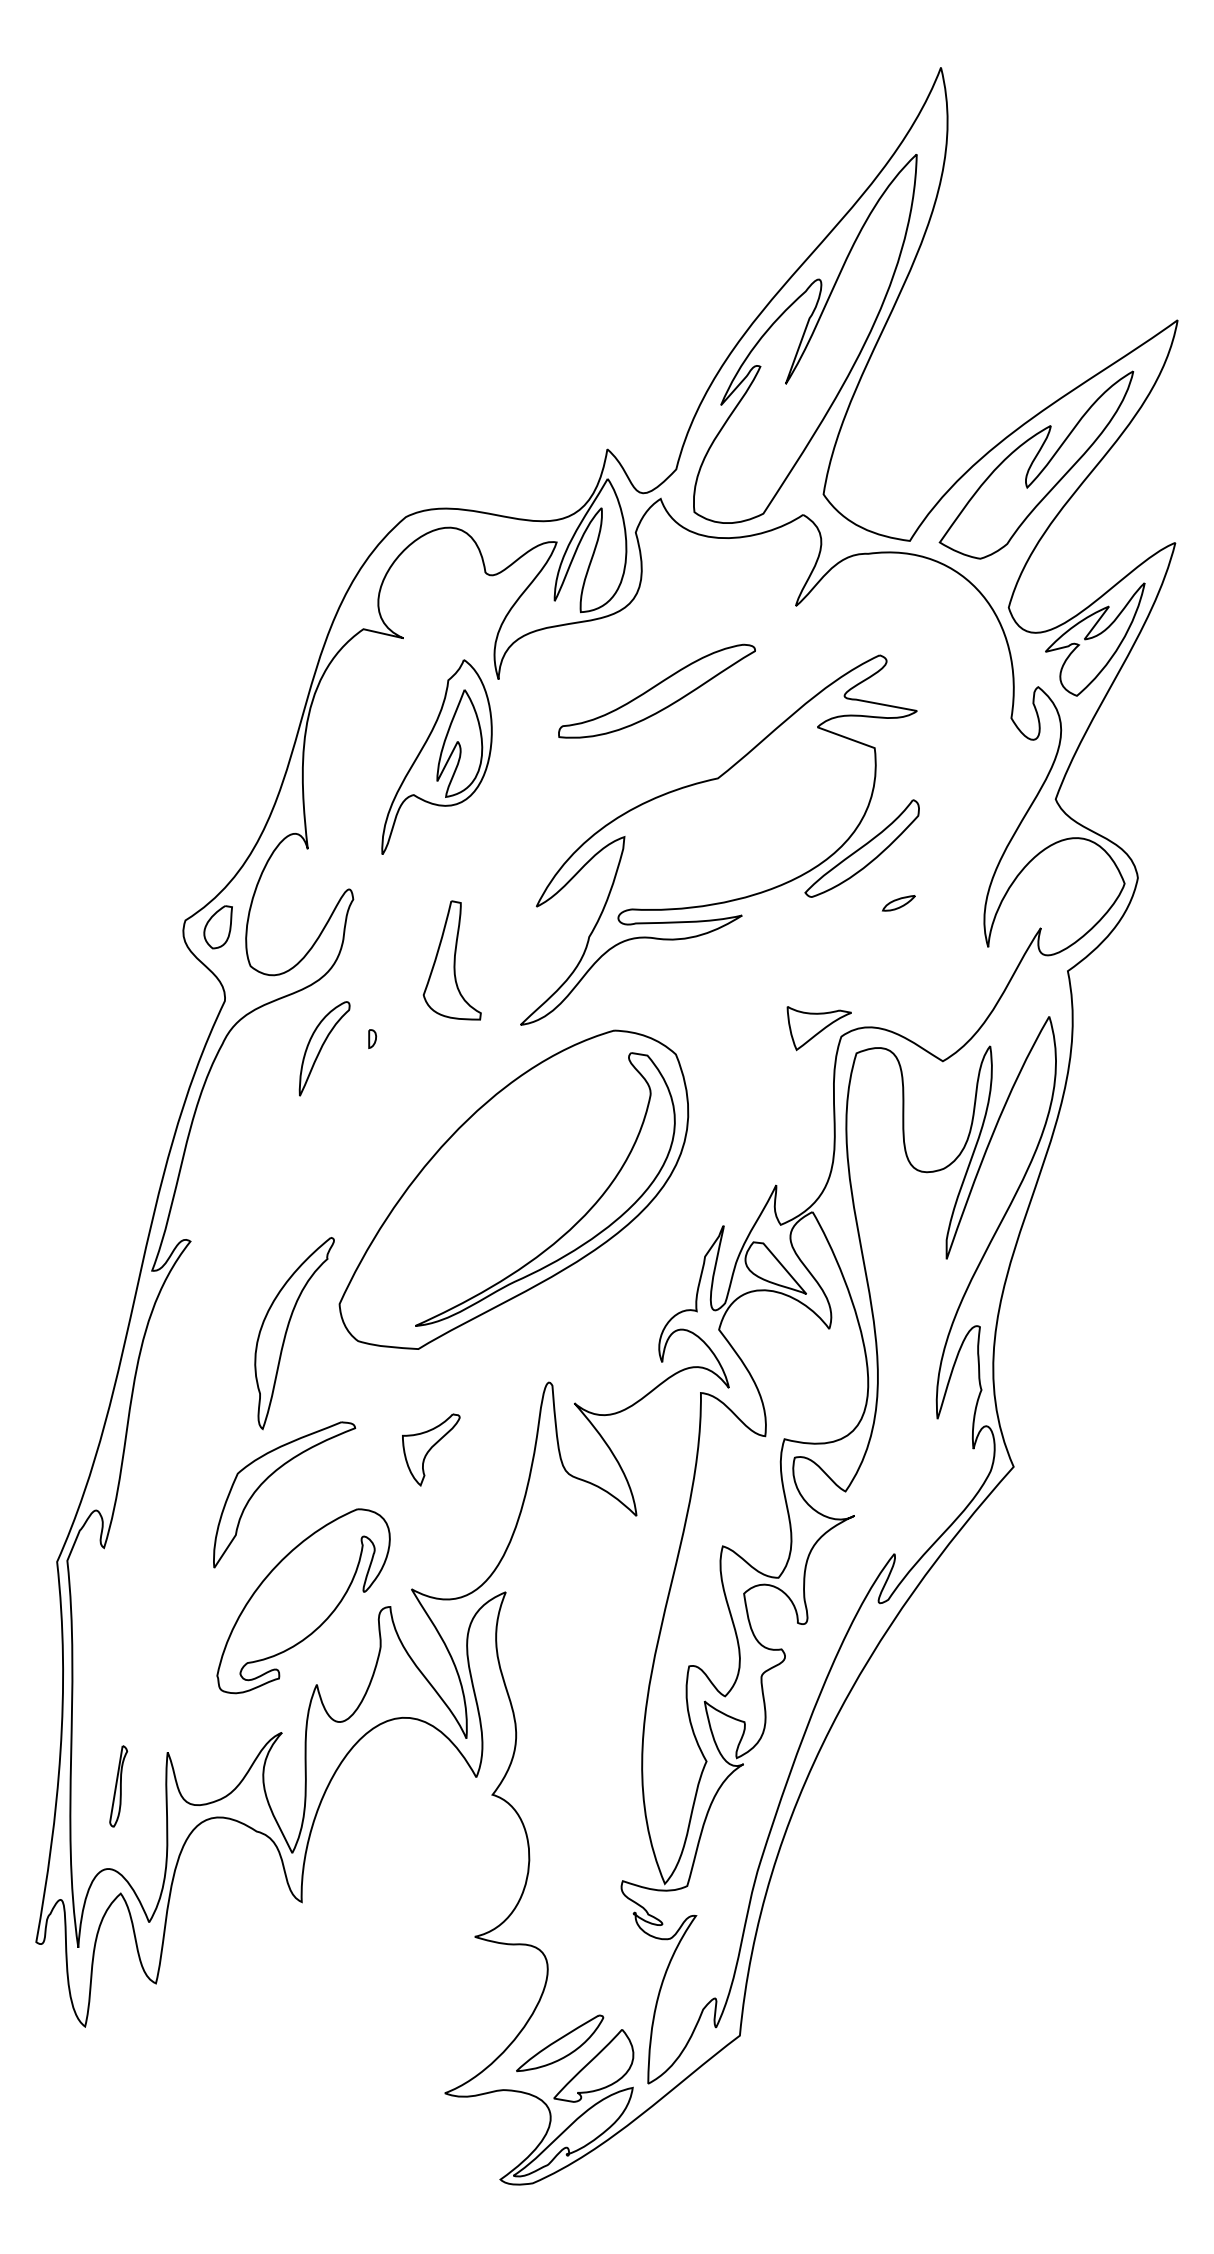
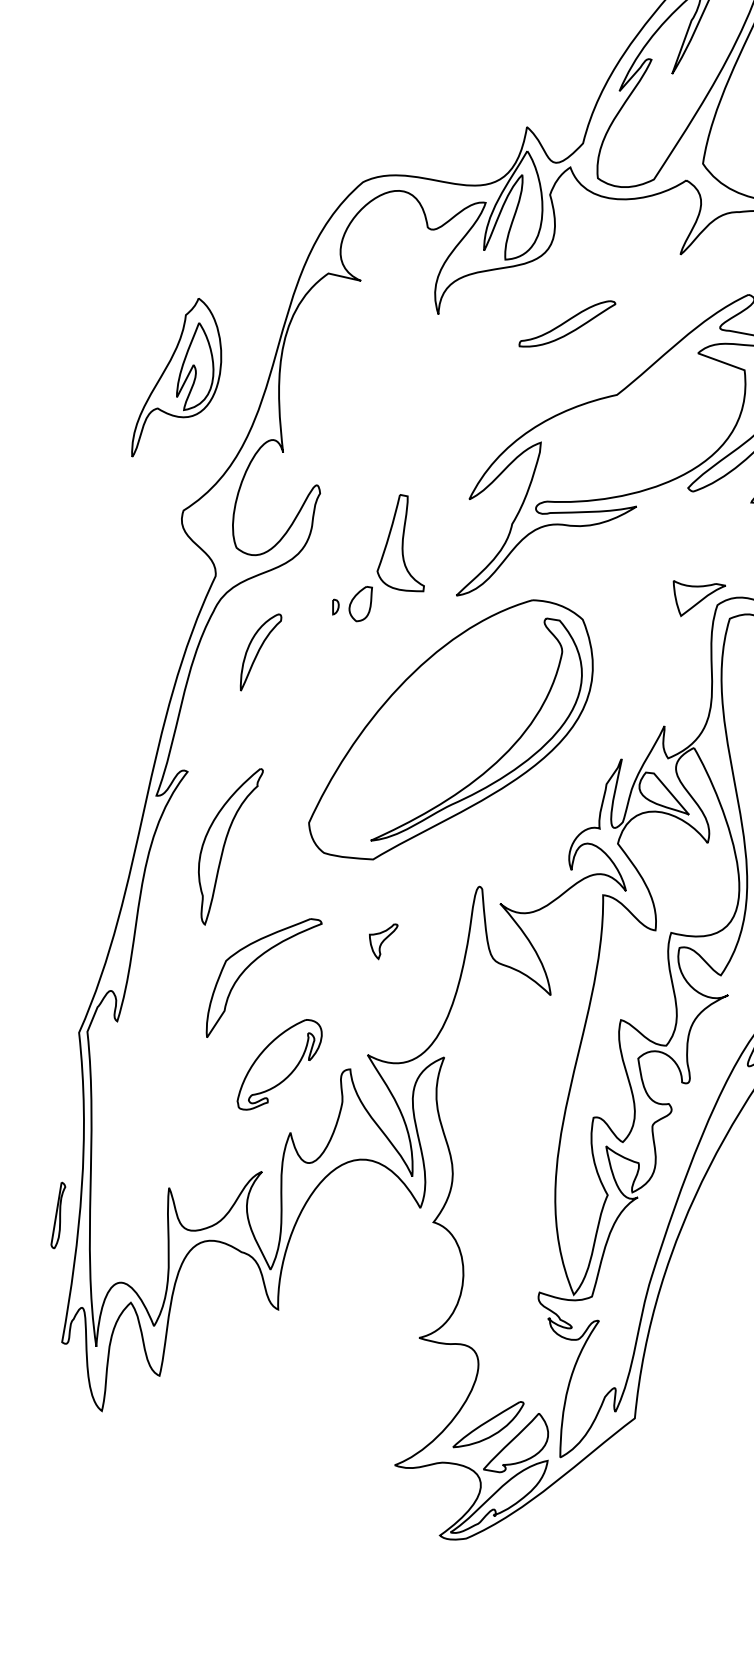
part: (656, 690) -> (566, 323), size x0.6
part: (436, 756) -> (176, 377), moved
part: (217, 927) -> (360, 604), moved
part: (324, 1048) -> (260, 652), moved
part: (287, 1331) -> (225, 845), moved
part: (431, 1449) -> (383, 941), size x0.6
part: (303, 1601) -> (279, 1064), size x0.6
part: (118, 1786) -> (58, 1215), moved

